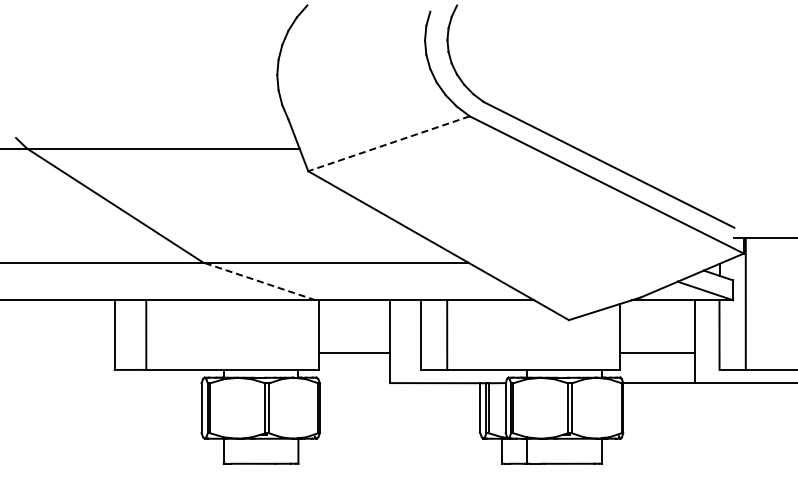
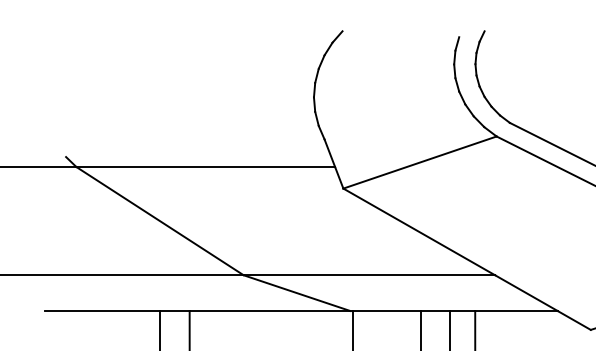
line: (388, 143) -> (419, 162), dashed -> solid
line: (259, 281) -> (297, 293), dashed -> solid

